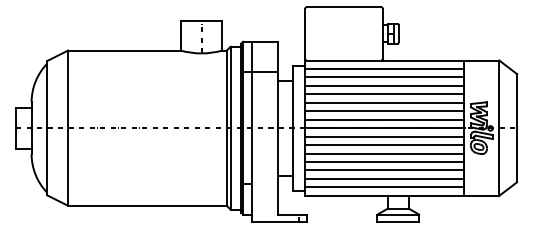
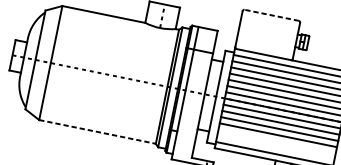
line: (343, 7) -> (271, 15), solid -> dashed
line: (384, 170) -> (277, 141), removed
line: (384, 178) -> (275, 147), removed
line: (147, 205) -> (97, 131), solid -> dashed

